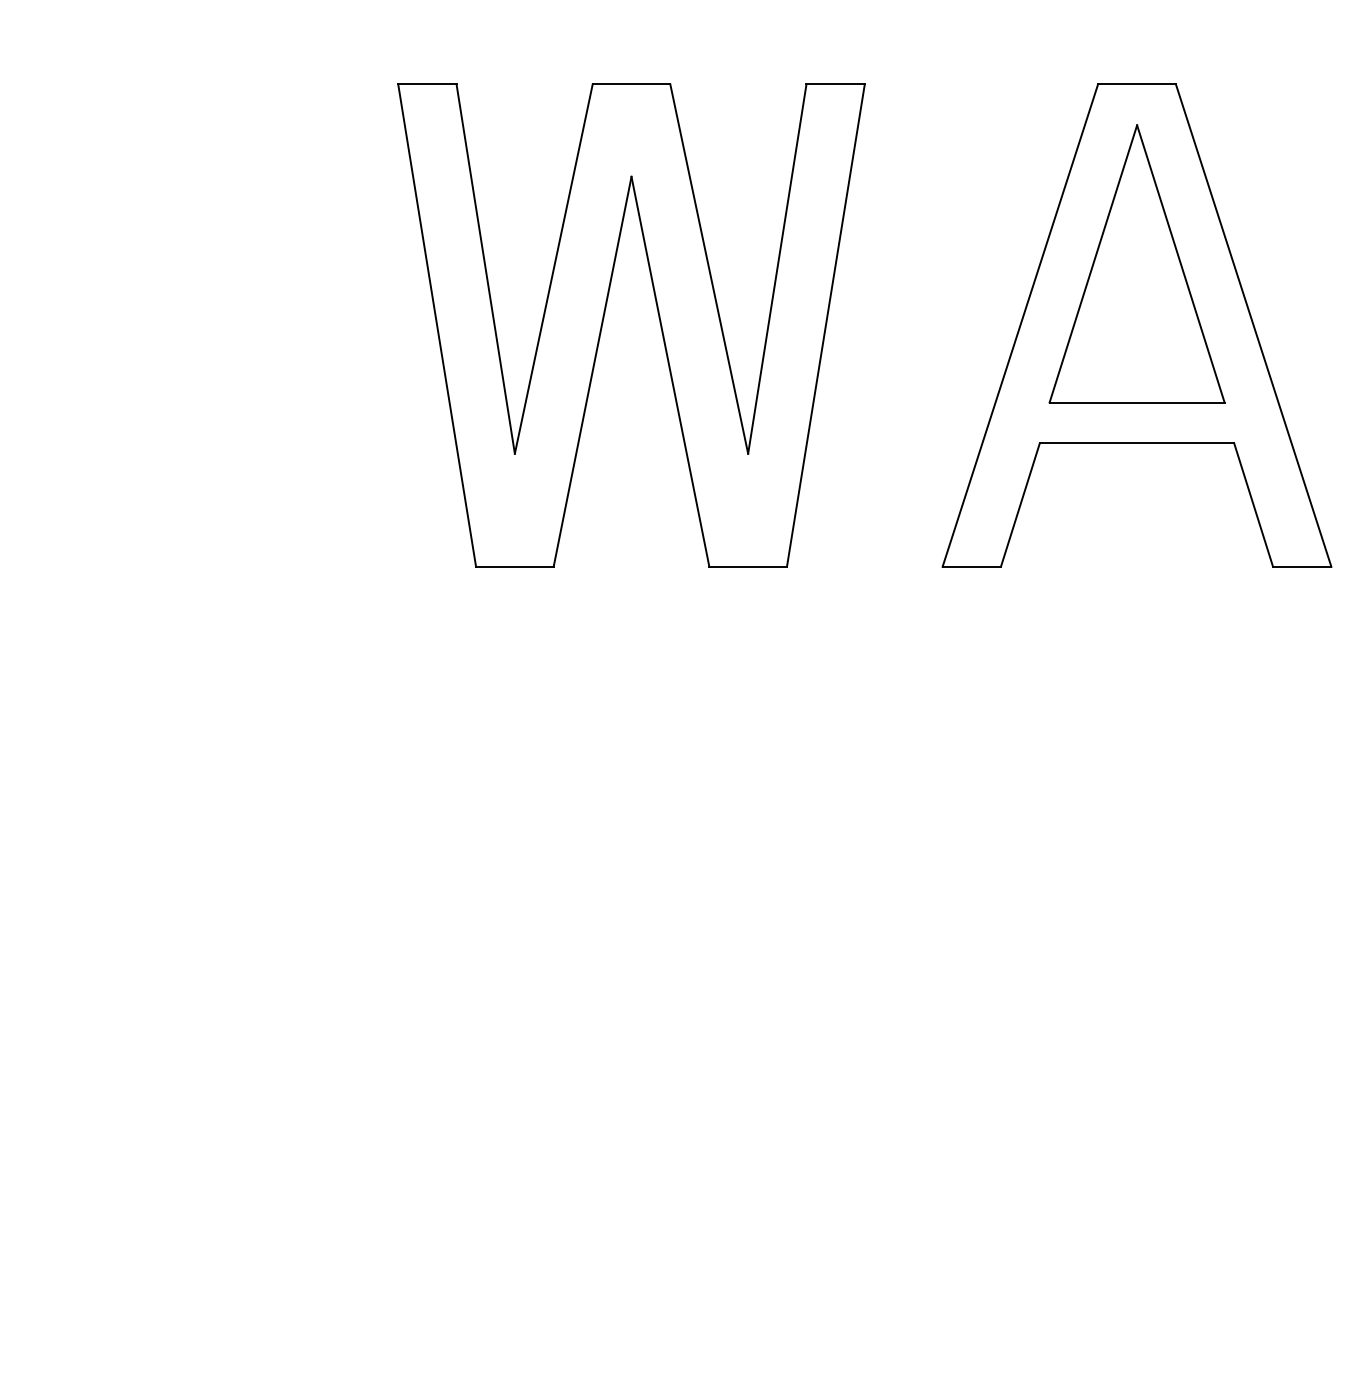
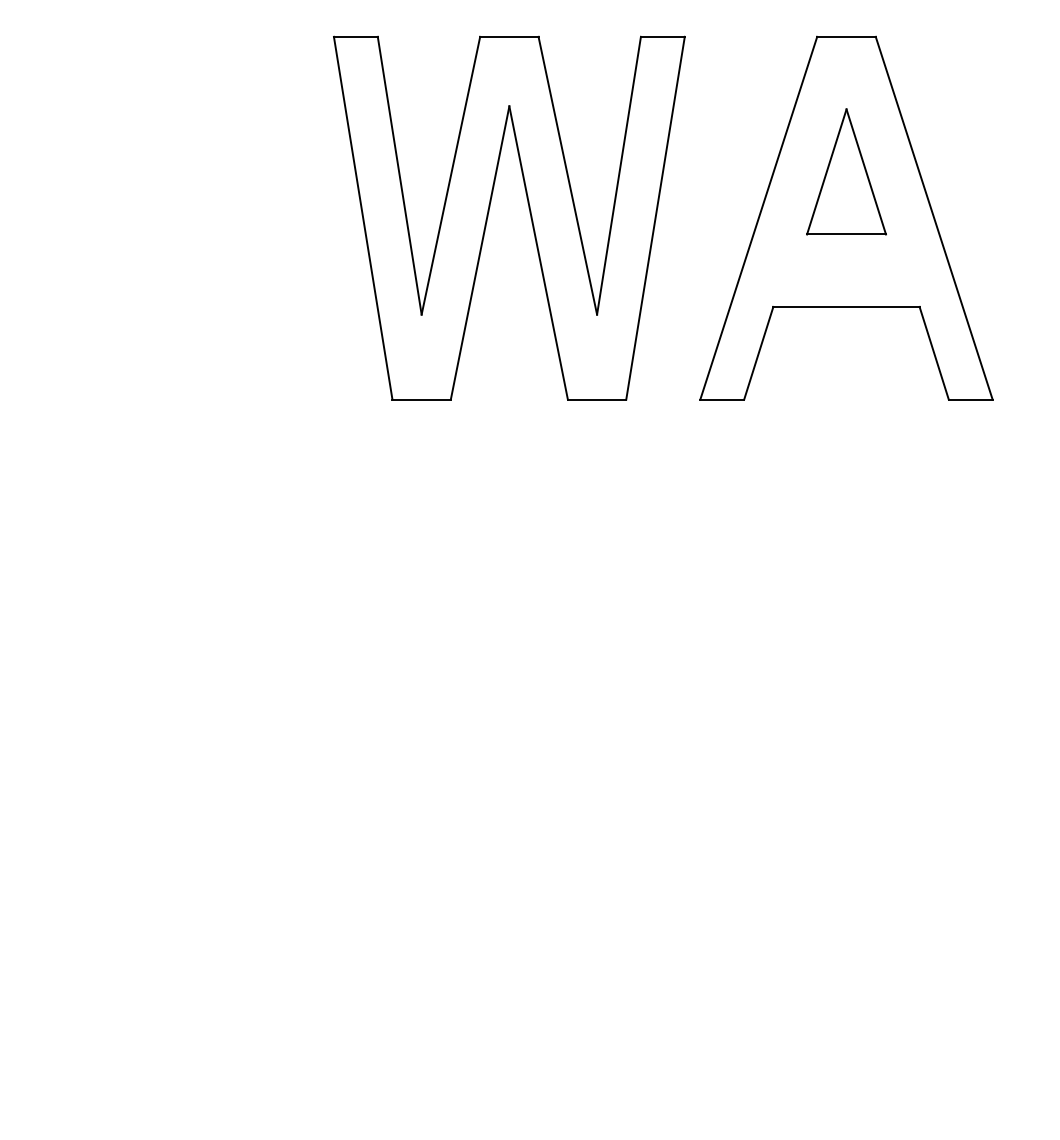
part: (1137, 263) -> (846, 171), size x0.6
part: (658, 319) -> (529, 213), moved

